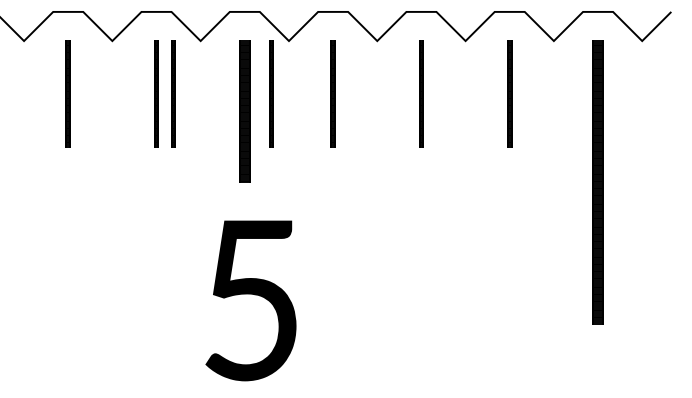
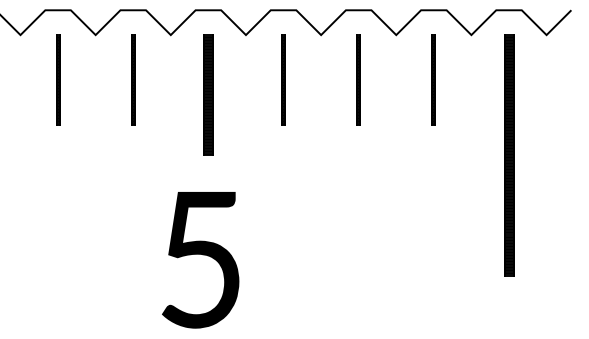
line: (173, 93) -> (147, 79), removed
line: (271, 93) -> (231, 79), removed
text: (250, 301) -> (200, 260), moved

